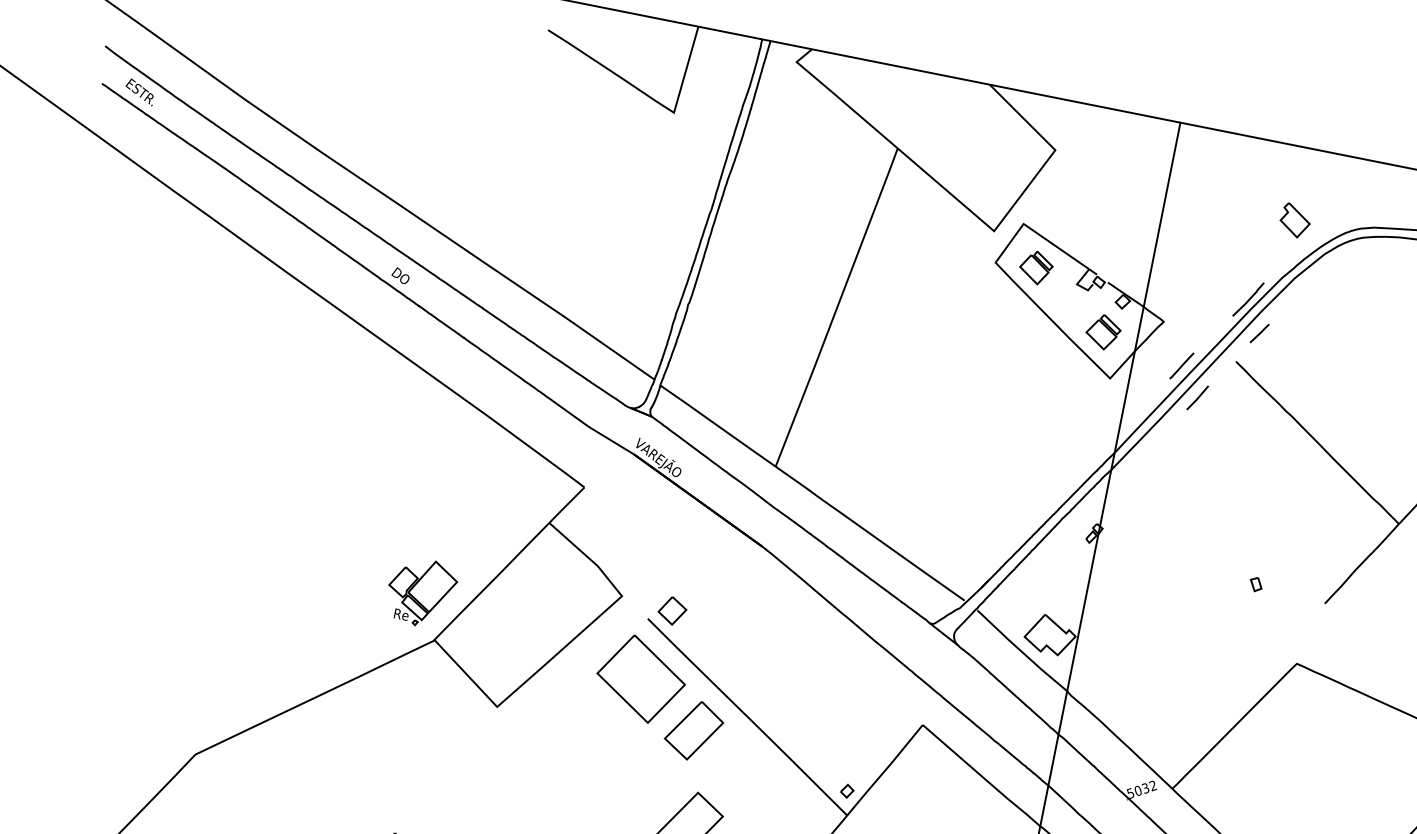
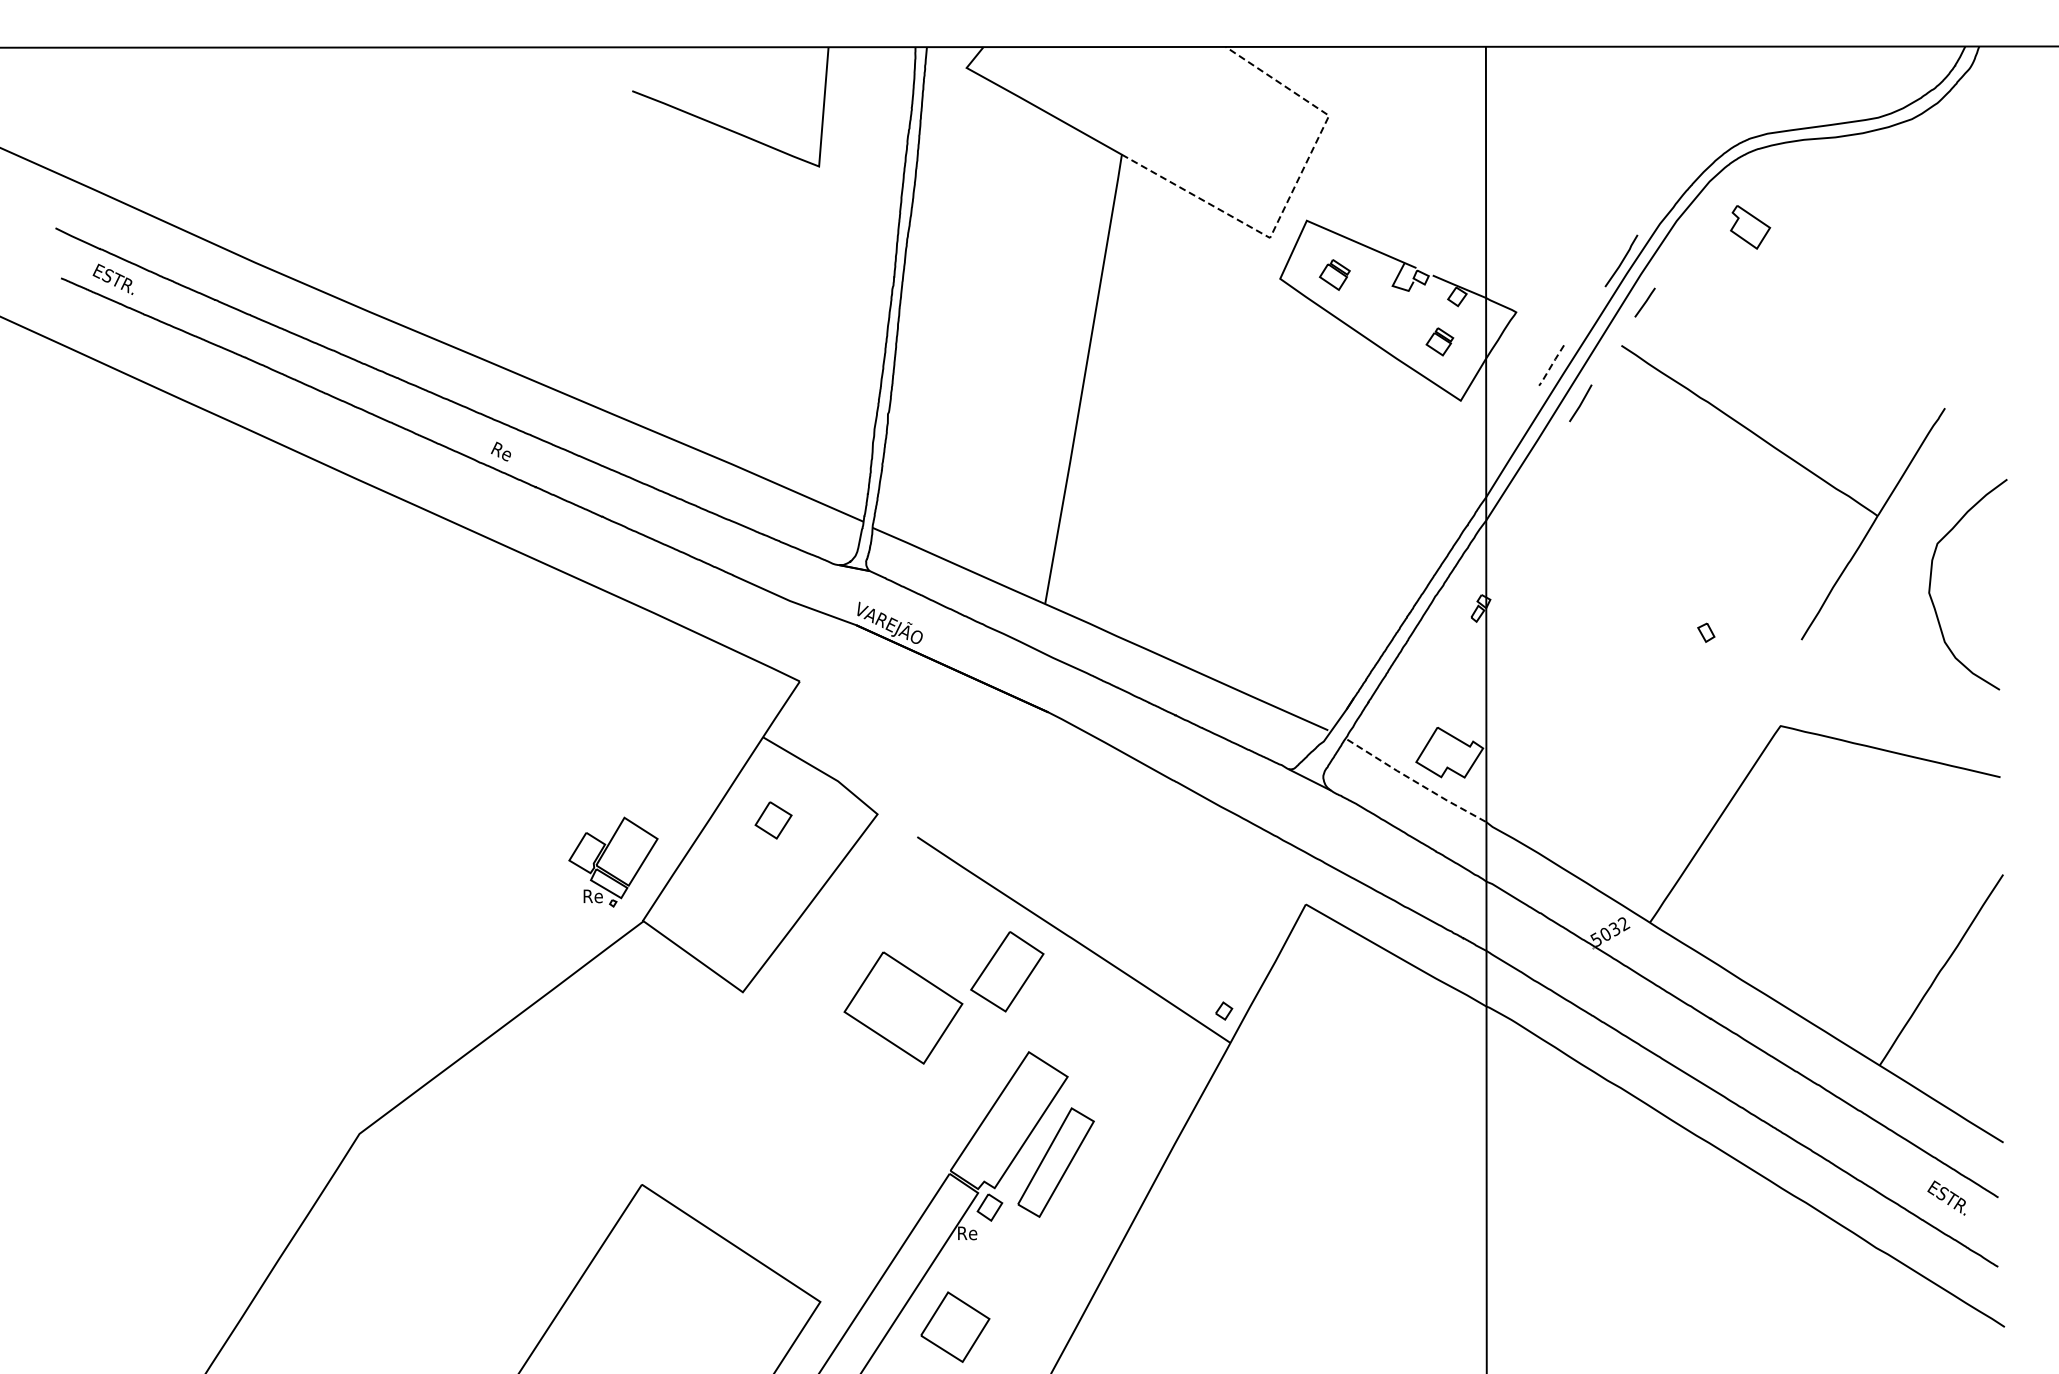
line: (1014, 204) -> (1289, 197), solid -> dashed
part: (1295, 220) -> (1750, 227), moved
part: (1036, 267) -> (1334, 274), size x0.7
text: (400, 276) -> (503, 453), DO -> Re
part: (1103, 331) -> (1439, 341), size x0.6
line: (1181, 366) -> (1551, 366), solid -> dashed
part: (672, 610) -> (773, 820), moved
line: (1021, 651) -> (1416, 782), solid -> dashed
part: (641, 678) -> (903, 1007), moved

